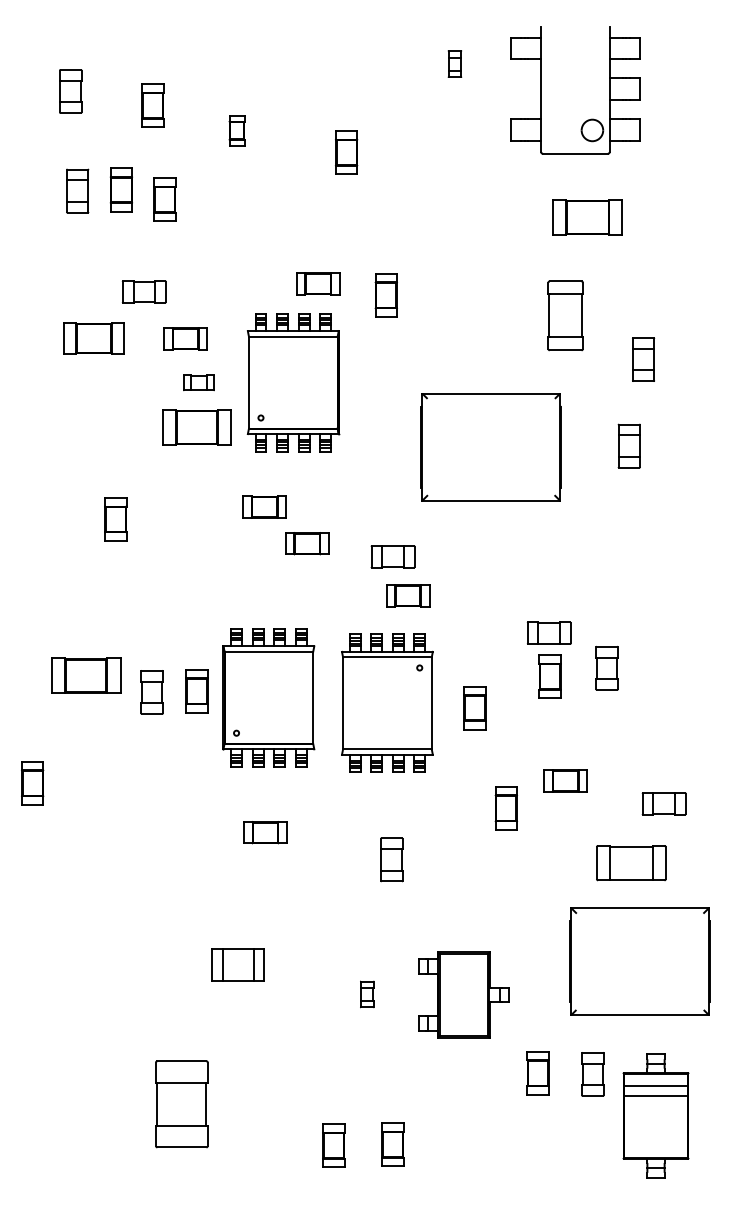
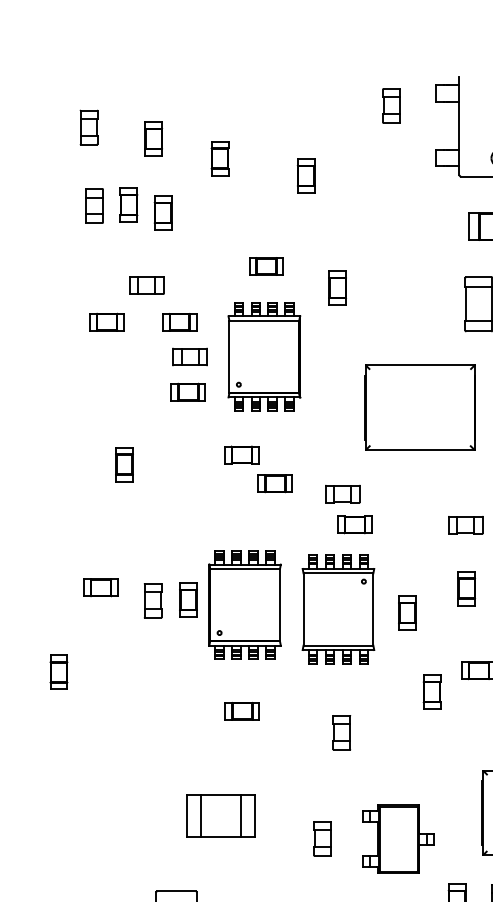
part: (454, 63) -> (391, 105), size x1.67
part: (236, 130) -> (219, 158), size x1.43
part: (318, 283) -> (266, 266), moved
part: (93, 338) -> (106, 322), size x0.71
part: (198, 382) -> (189, 356), size x1.43
part: (196, 427) -> (188, 392), size x0.62
part: (548, 632) -> (465, 524), moved
part: (86, 675) -> (101, 587), size x0.62
part: (237, 964) -> (220, 815), size x1.67
part: (366, 994) -> (321, 838), size x1.67

